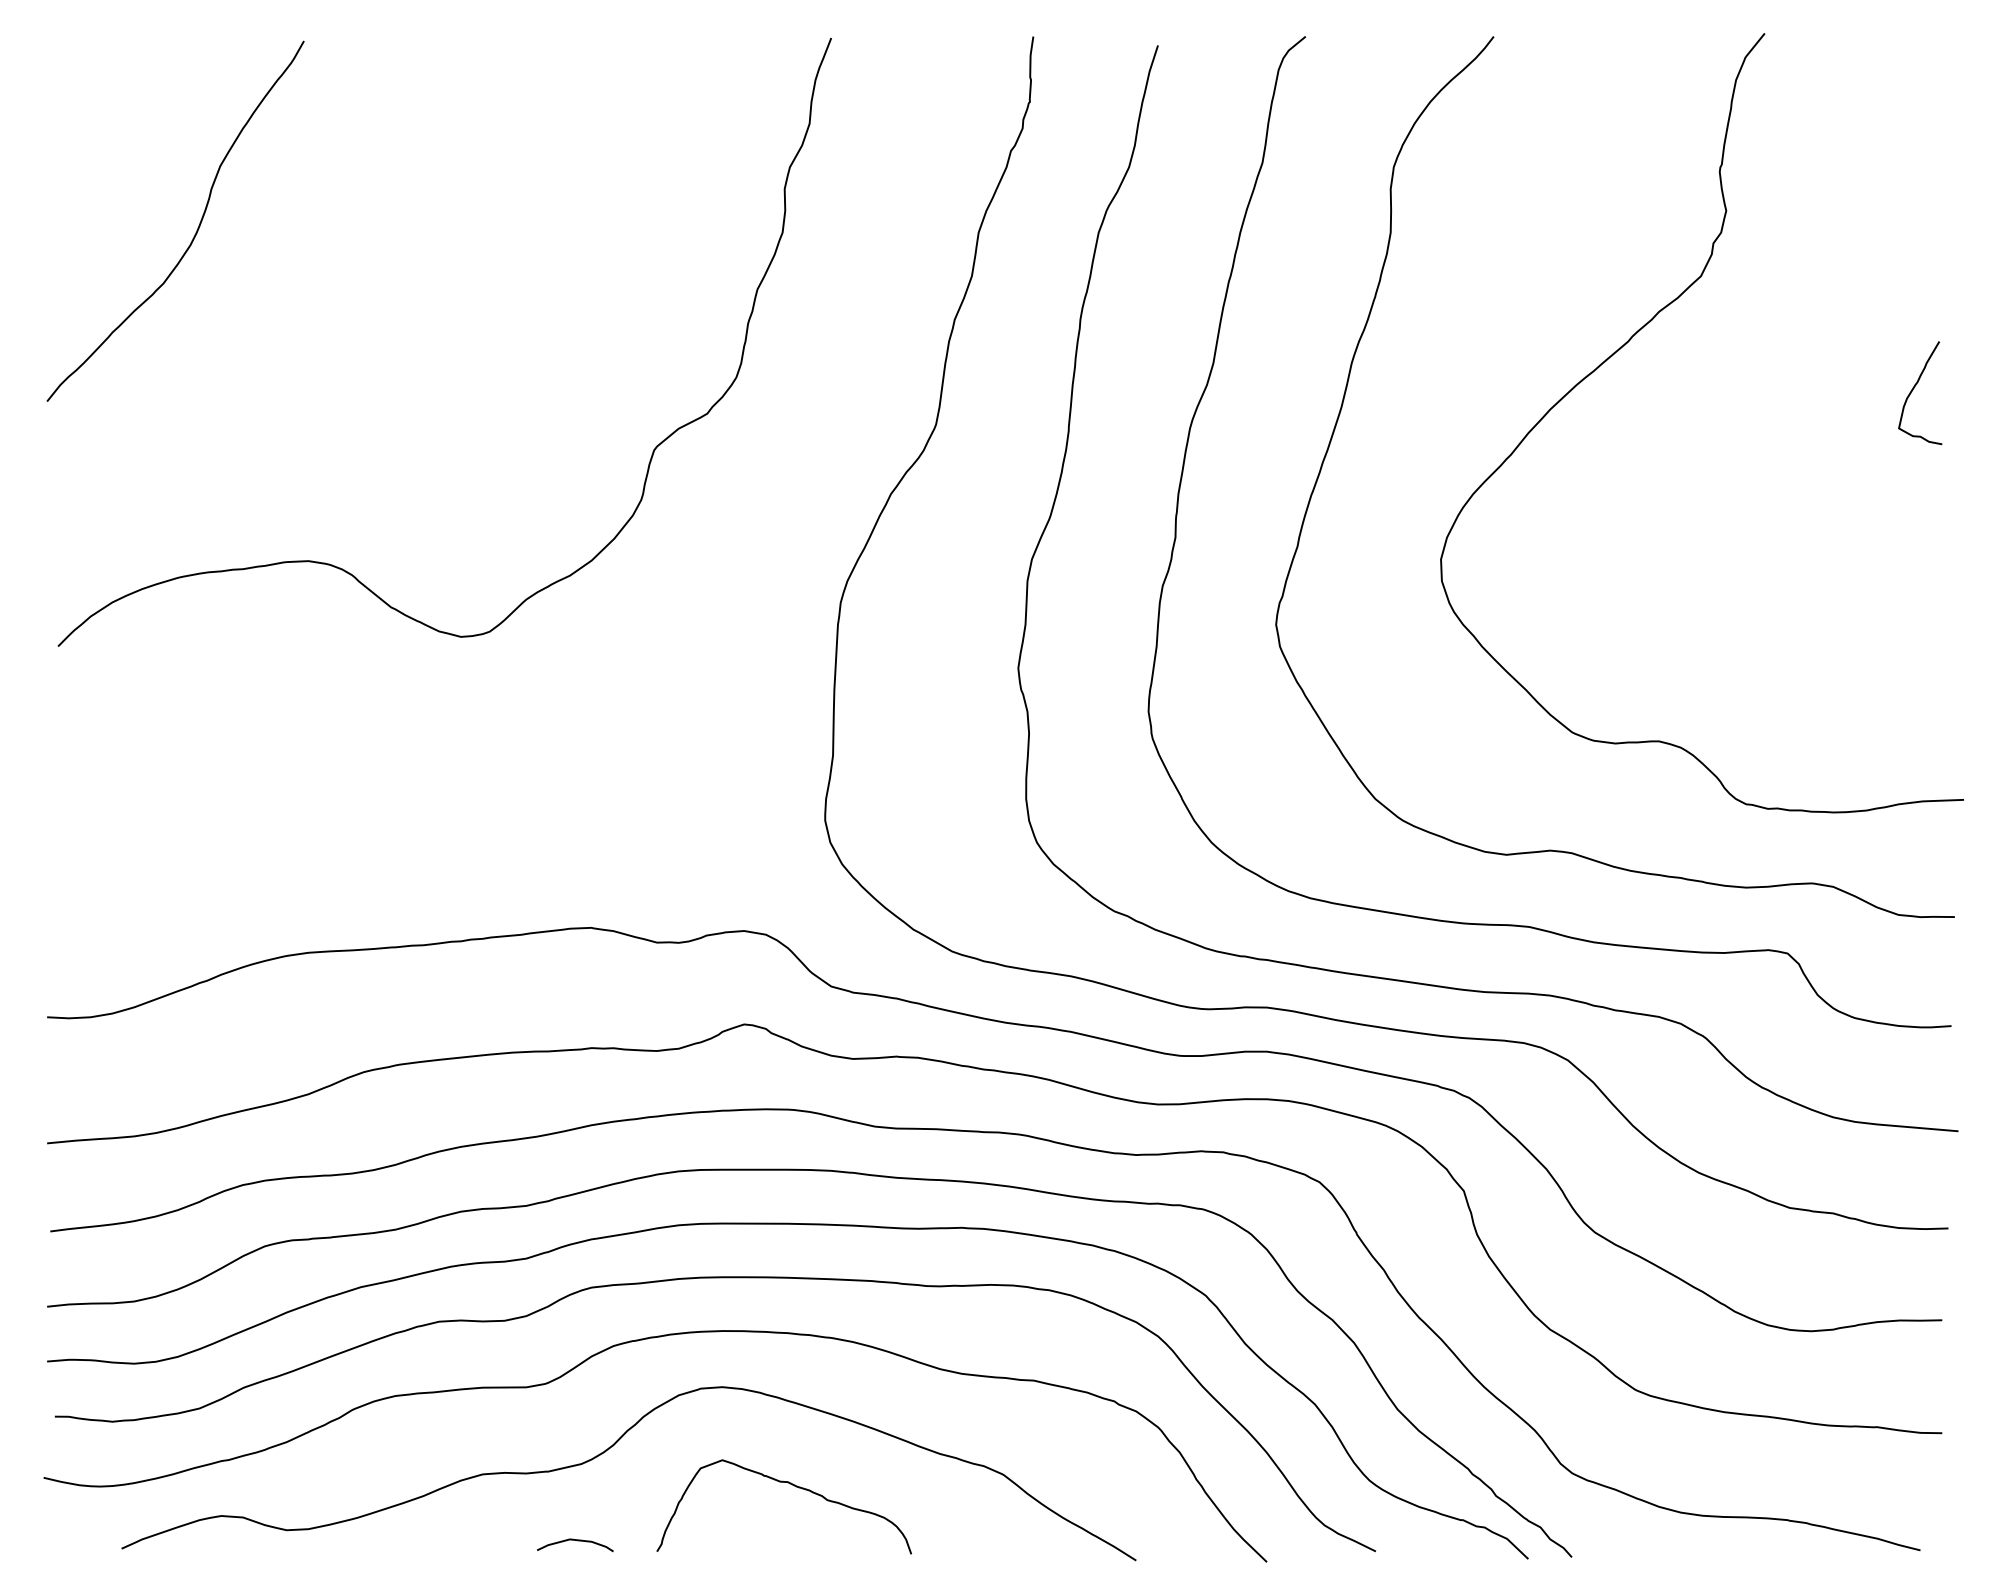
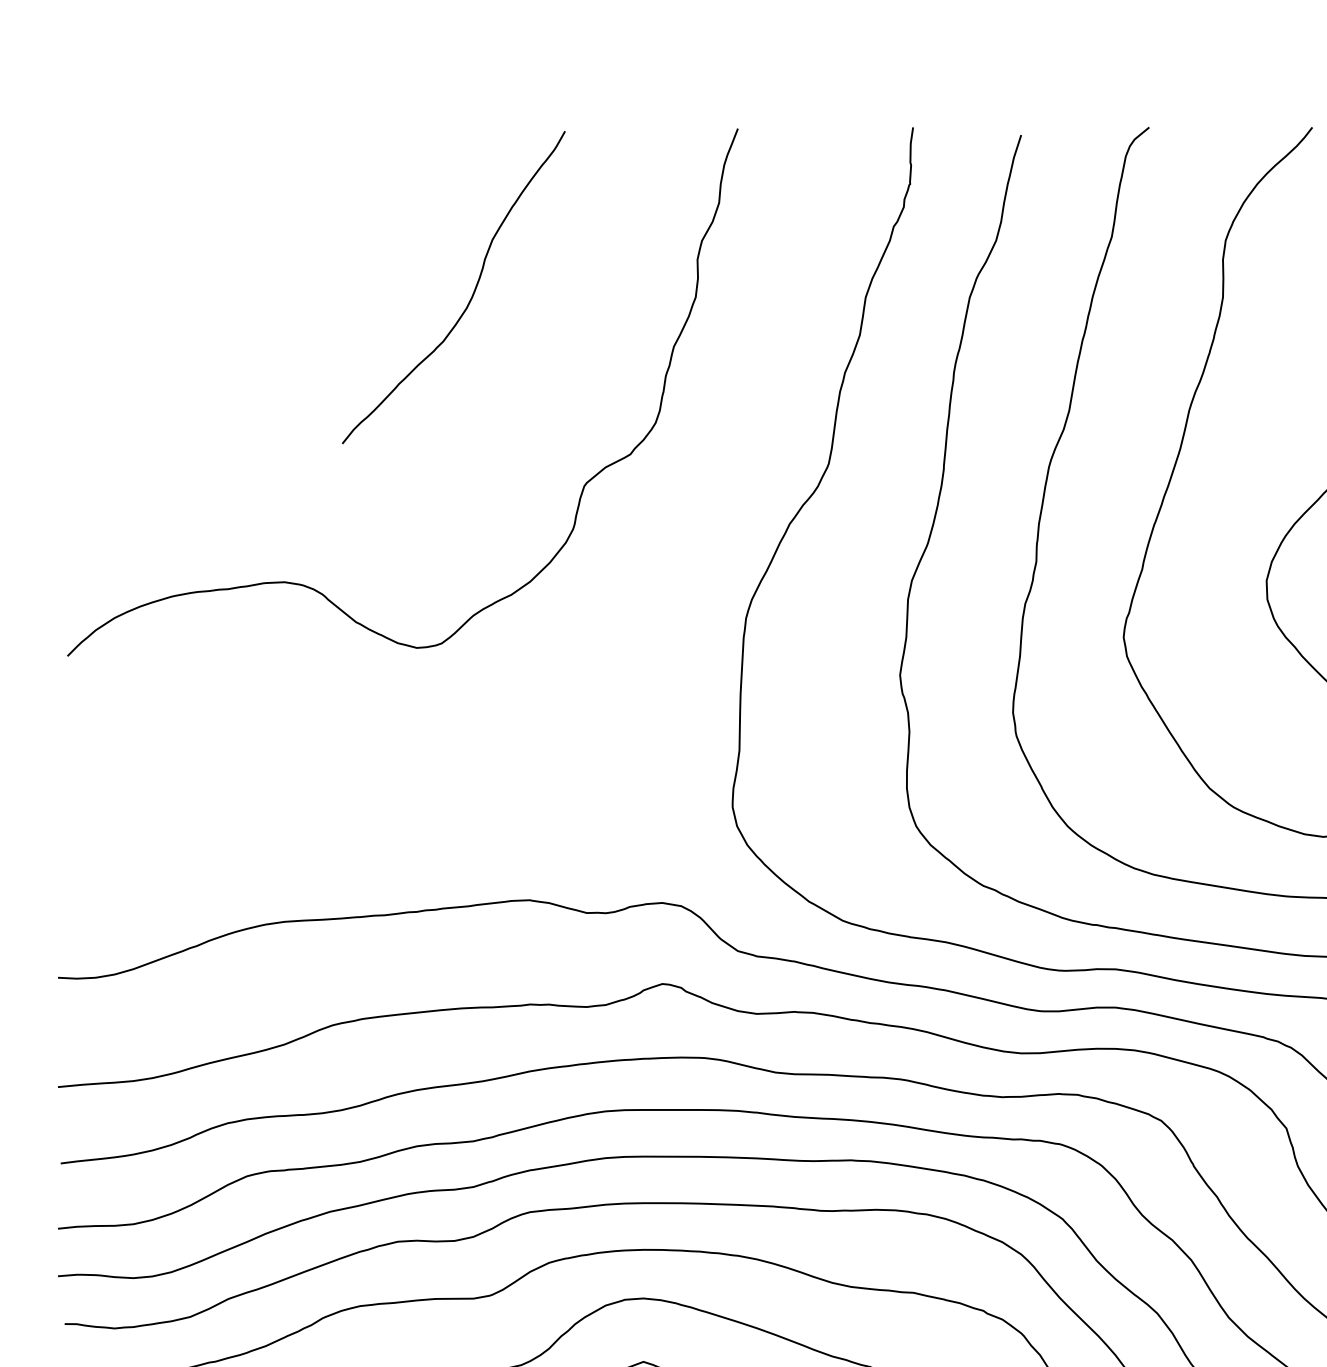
curve: (197, 227) -> (472, 292), moved

